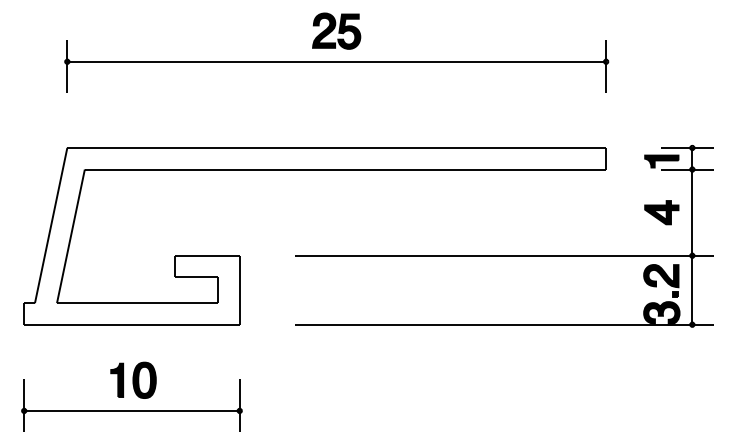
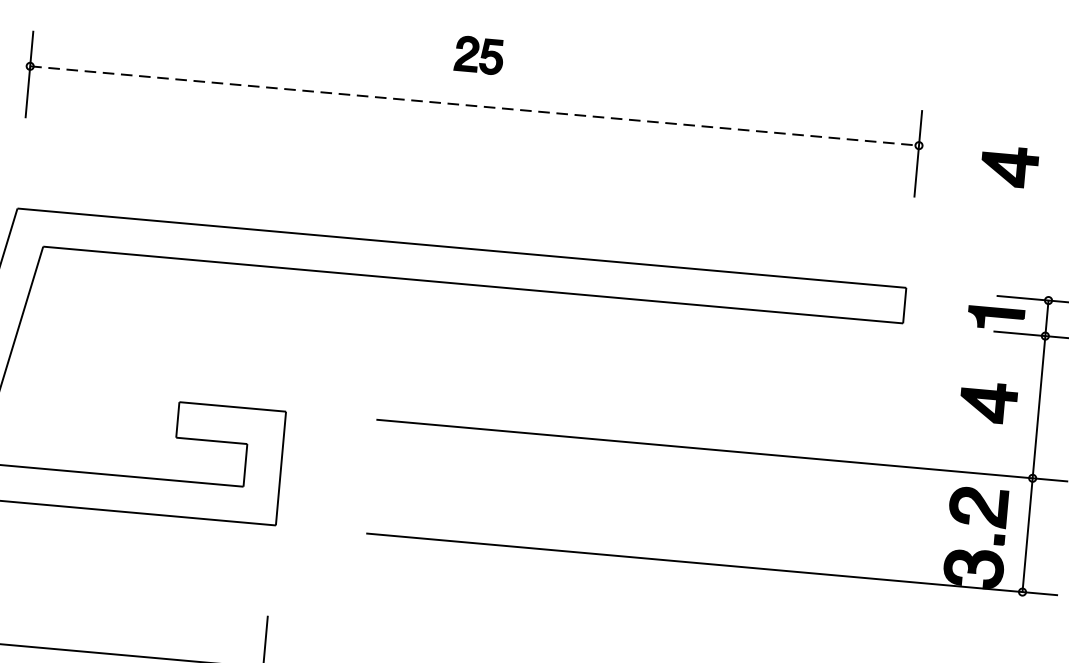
part: (336, 30) -> (478, 54), size x0.6
line: (337, 61) -> (475, 105), solid -> dashed
part: (661, 69) -> (1009, 166), added
part: (133, 379) -> (92, 600), removed

